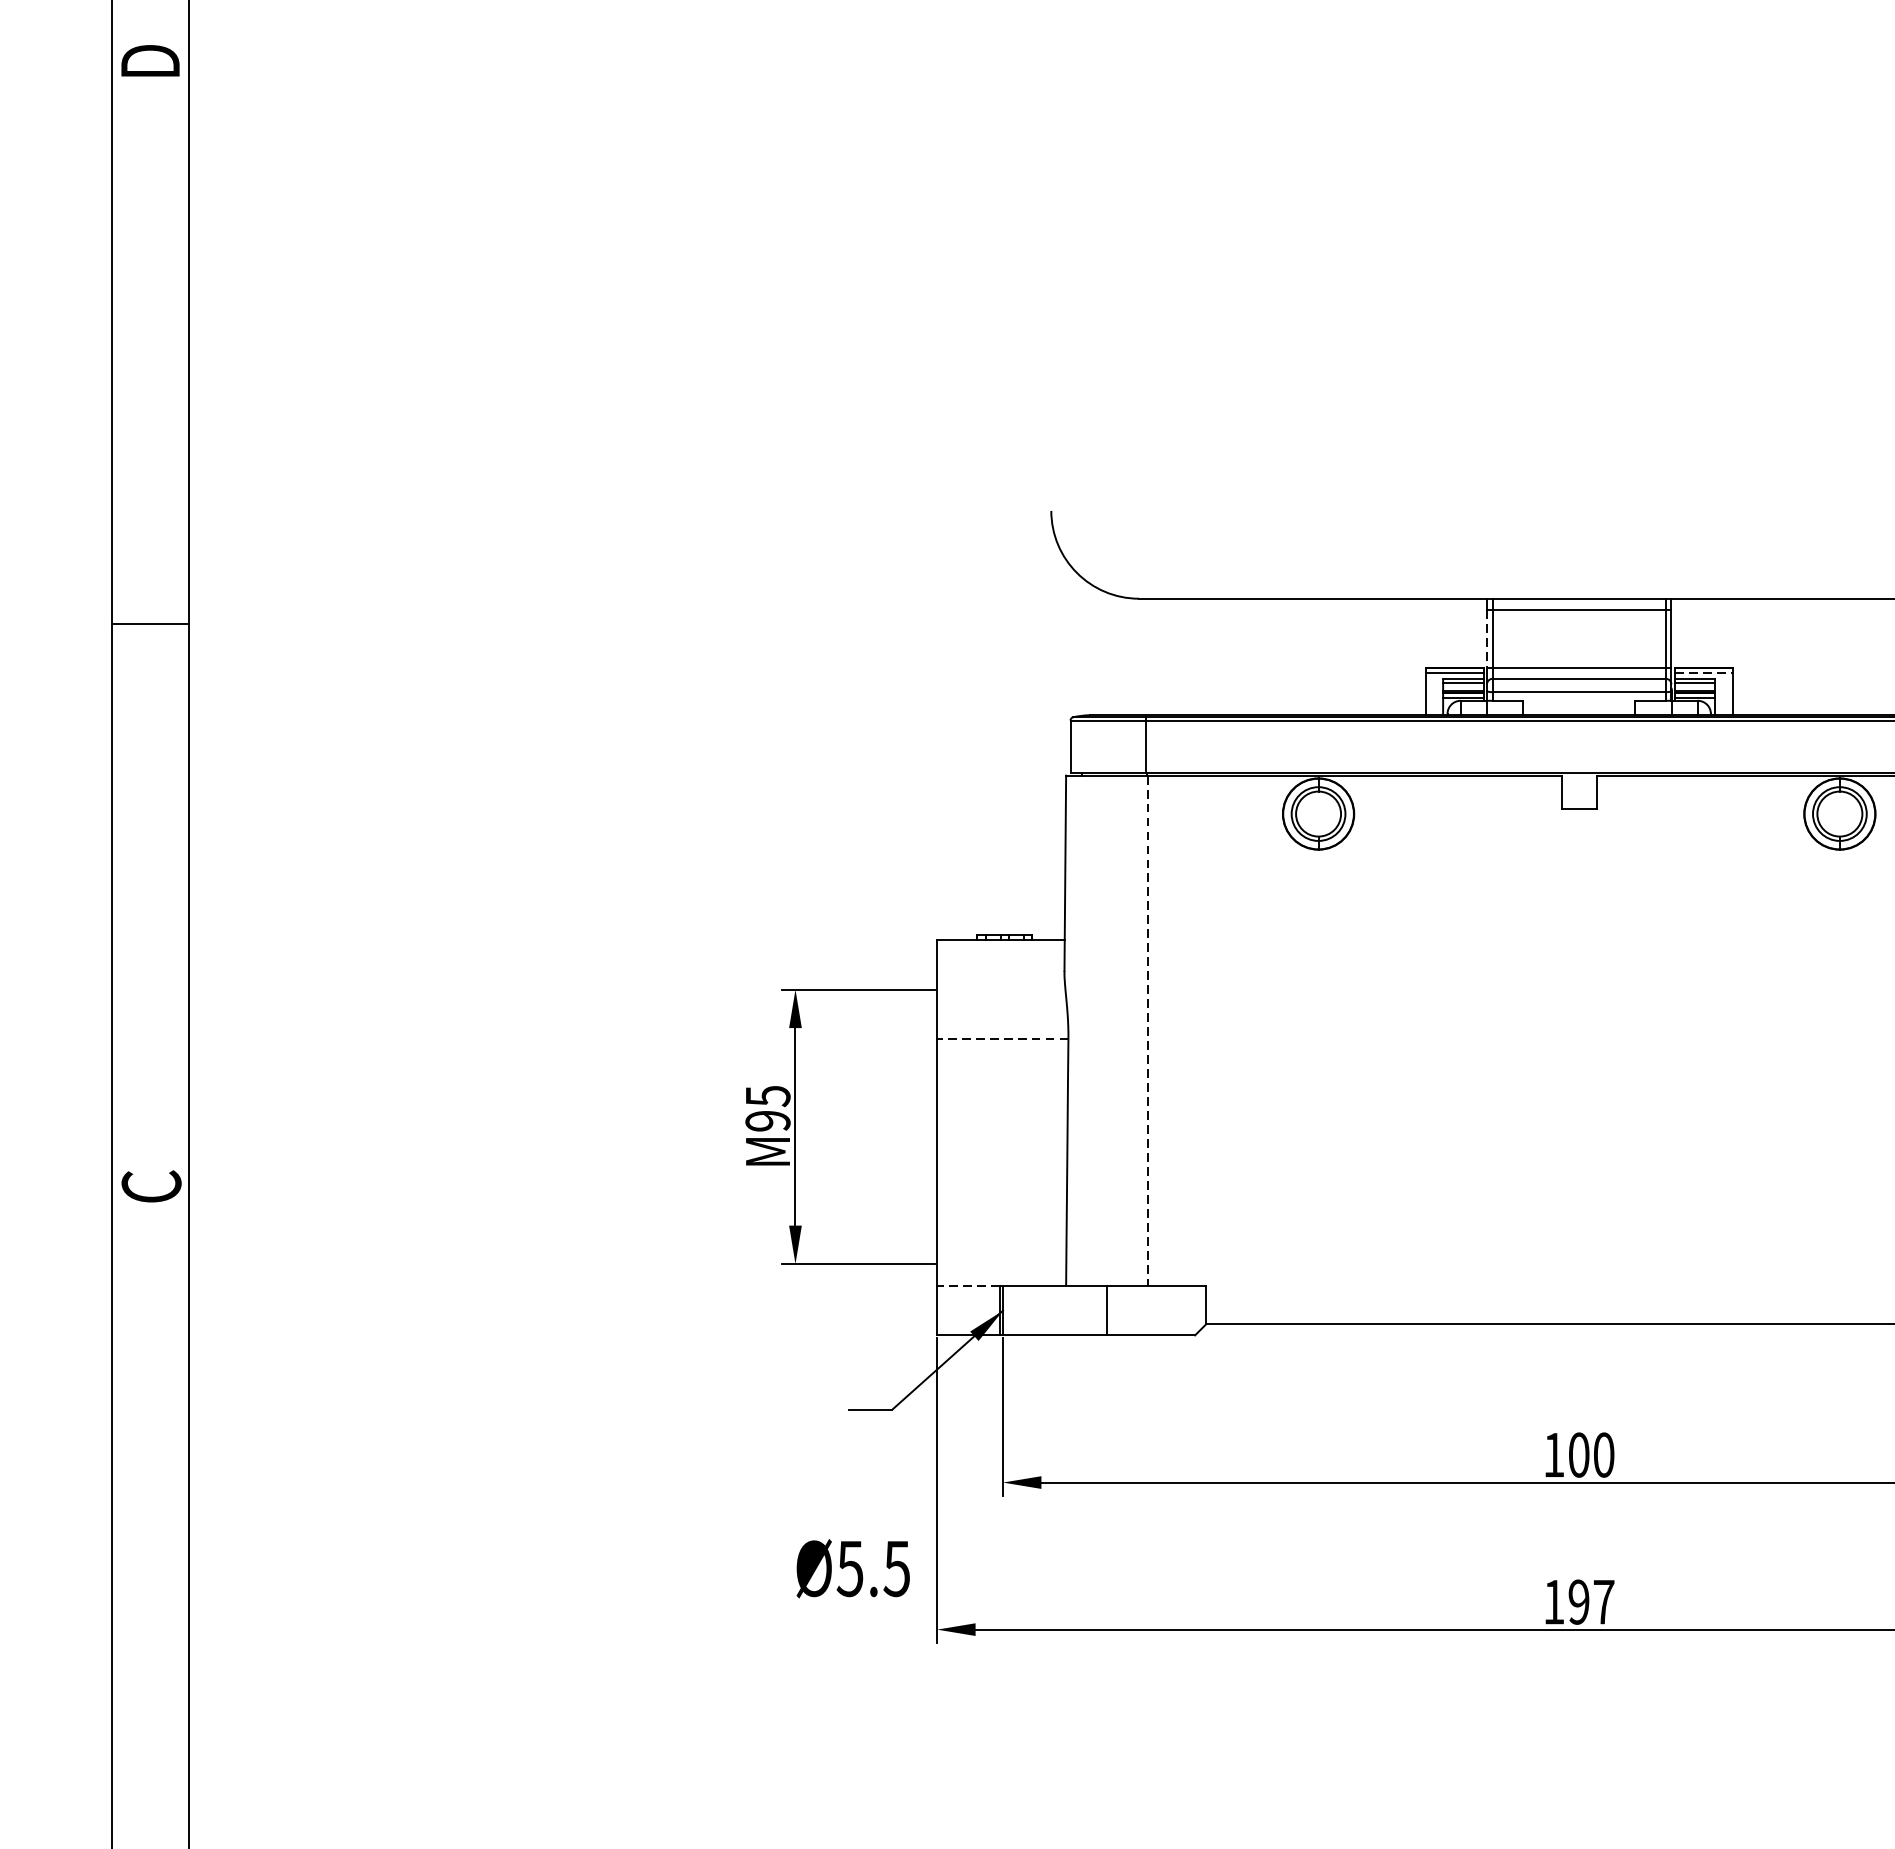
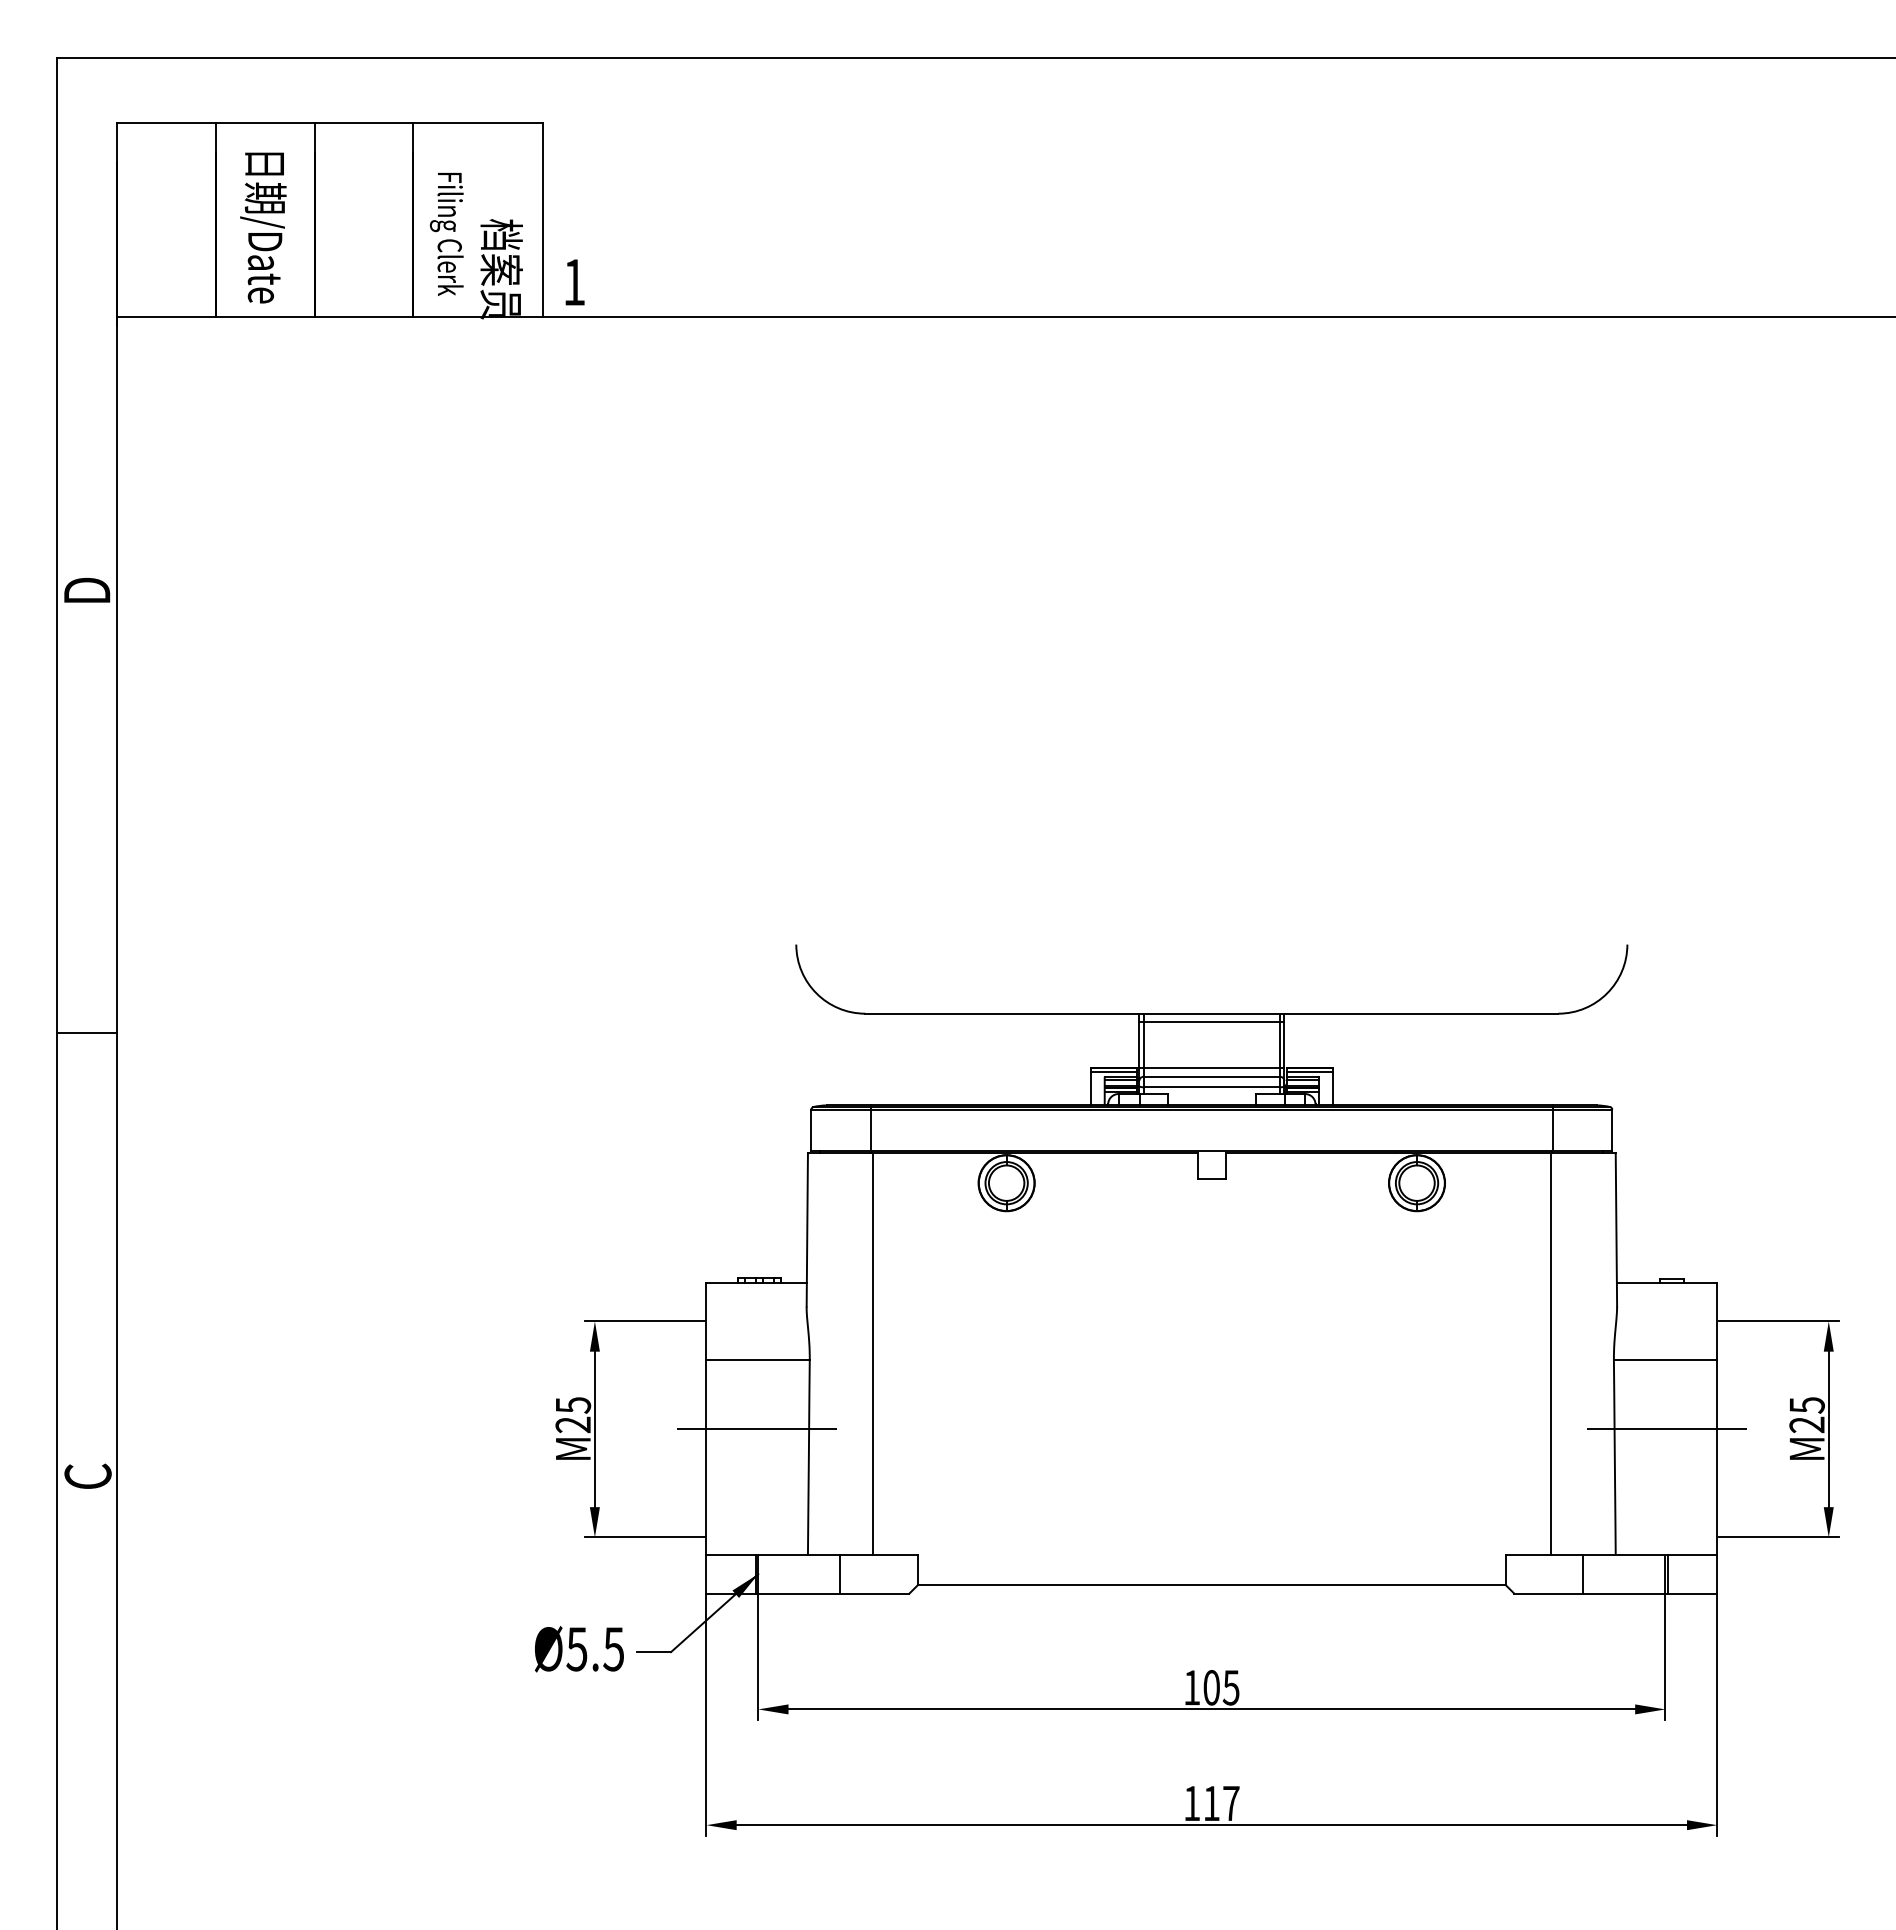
line: (1487, 639) -> (1139, 1045), dashed -> solid
line: (1703, 673) -> (1309, 1072), dashed -> solid
line: (1148, 1030) -> (872, 1353), dashed -> solid
line: (1003, 1039) -> (758, 1360), dashed -> solid
text: (768, 1120) -> (573, 1424), M95 -> M25
line: (1000, 1126) -> (756, 1429), added
line: (968, 1285) -> (731, 1554), dashed -> solid
text: (1602, 1454) -> (1230, 1687), 100 -> 105
text: (852, 1569) -> (578, 1649), moved
text: (1578, 1602) -> (1211, 1803), 197 -> 117

